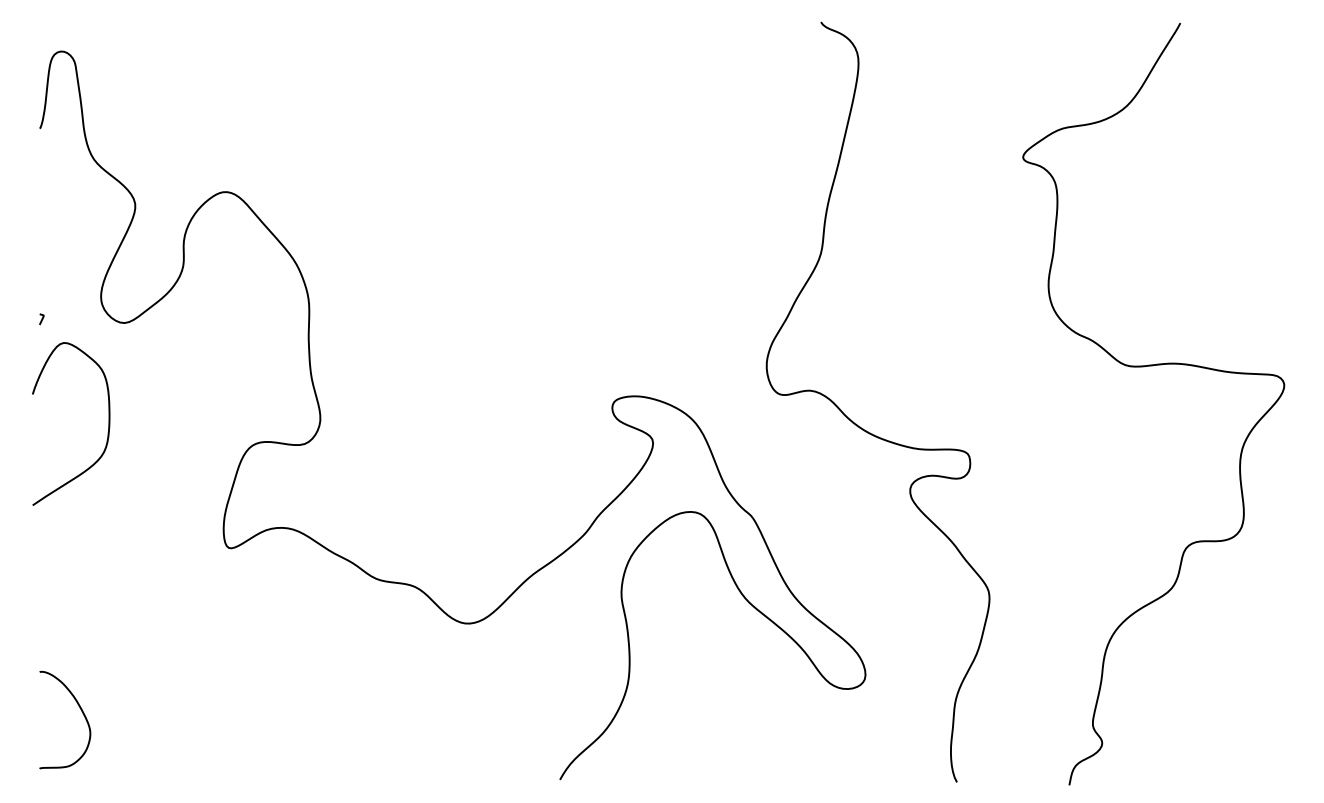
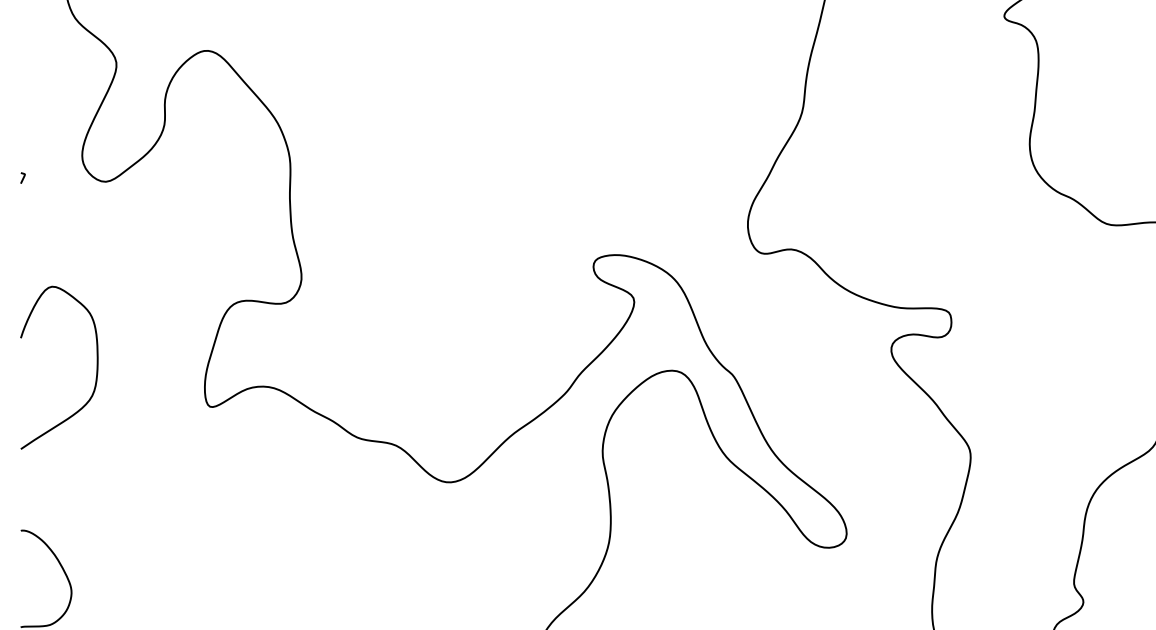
curve: (108, 423) -> (96, 367), moved

